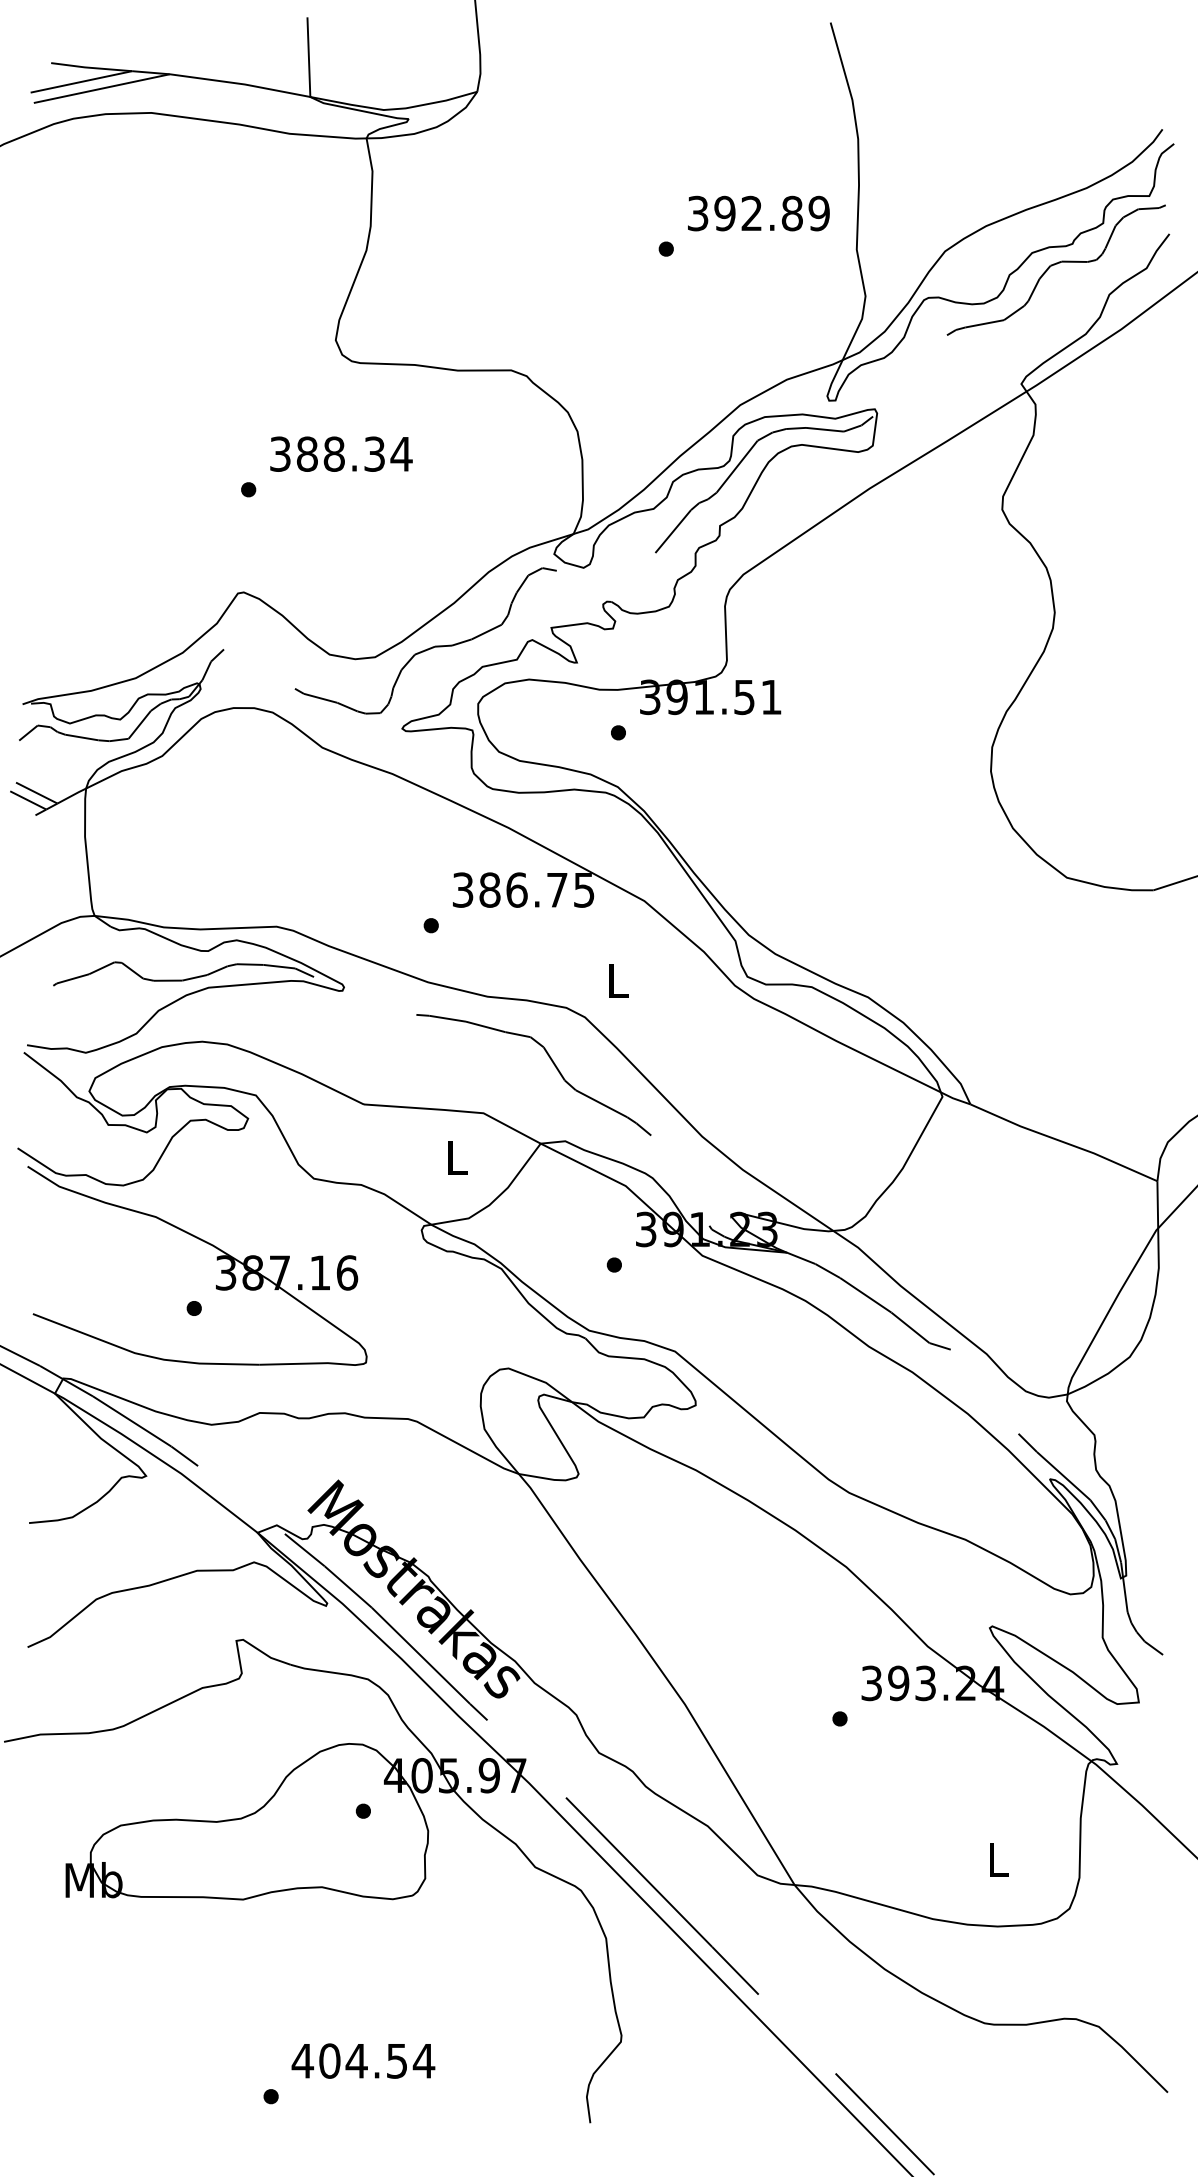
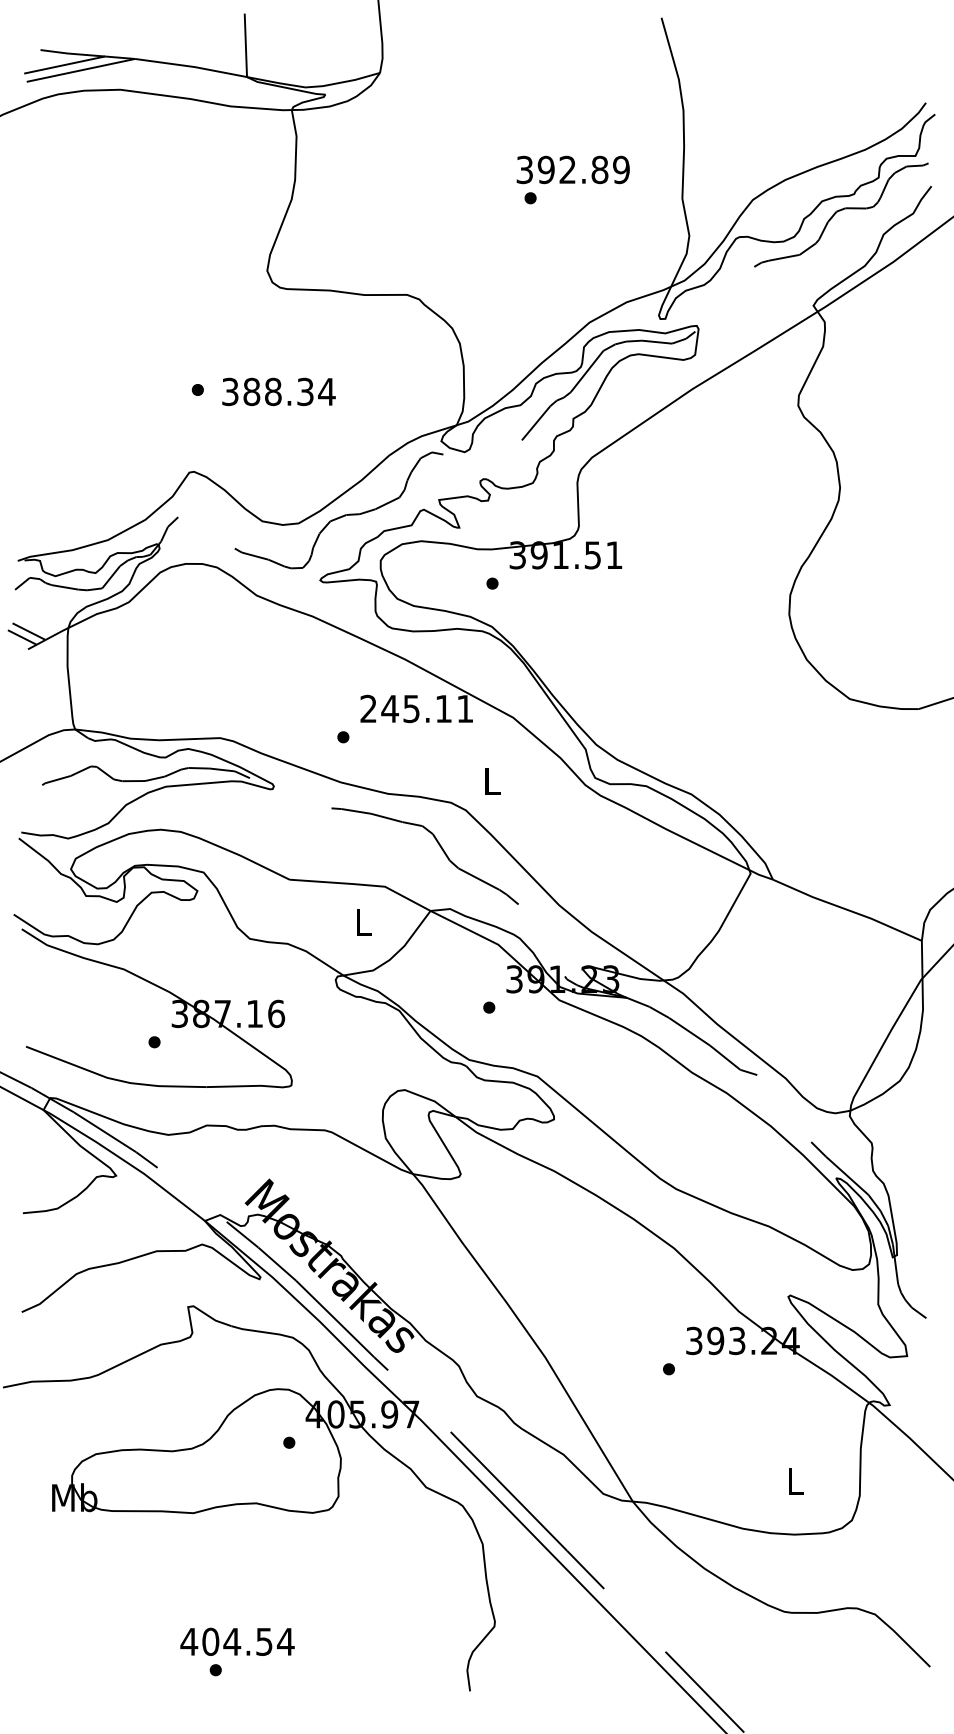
text: (758, 213) -> (573, 169), moved
text: (341, 453) -> (279, 391), moved
text: (523, 889) -> (416, 708), 386.75 -> 245.11
text: (363, 2060) -> (237, 1641), moved

